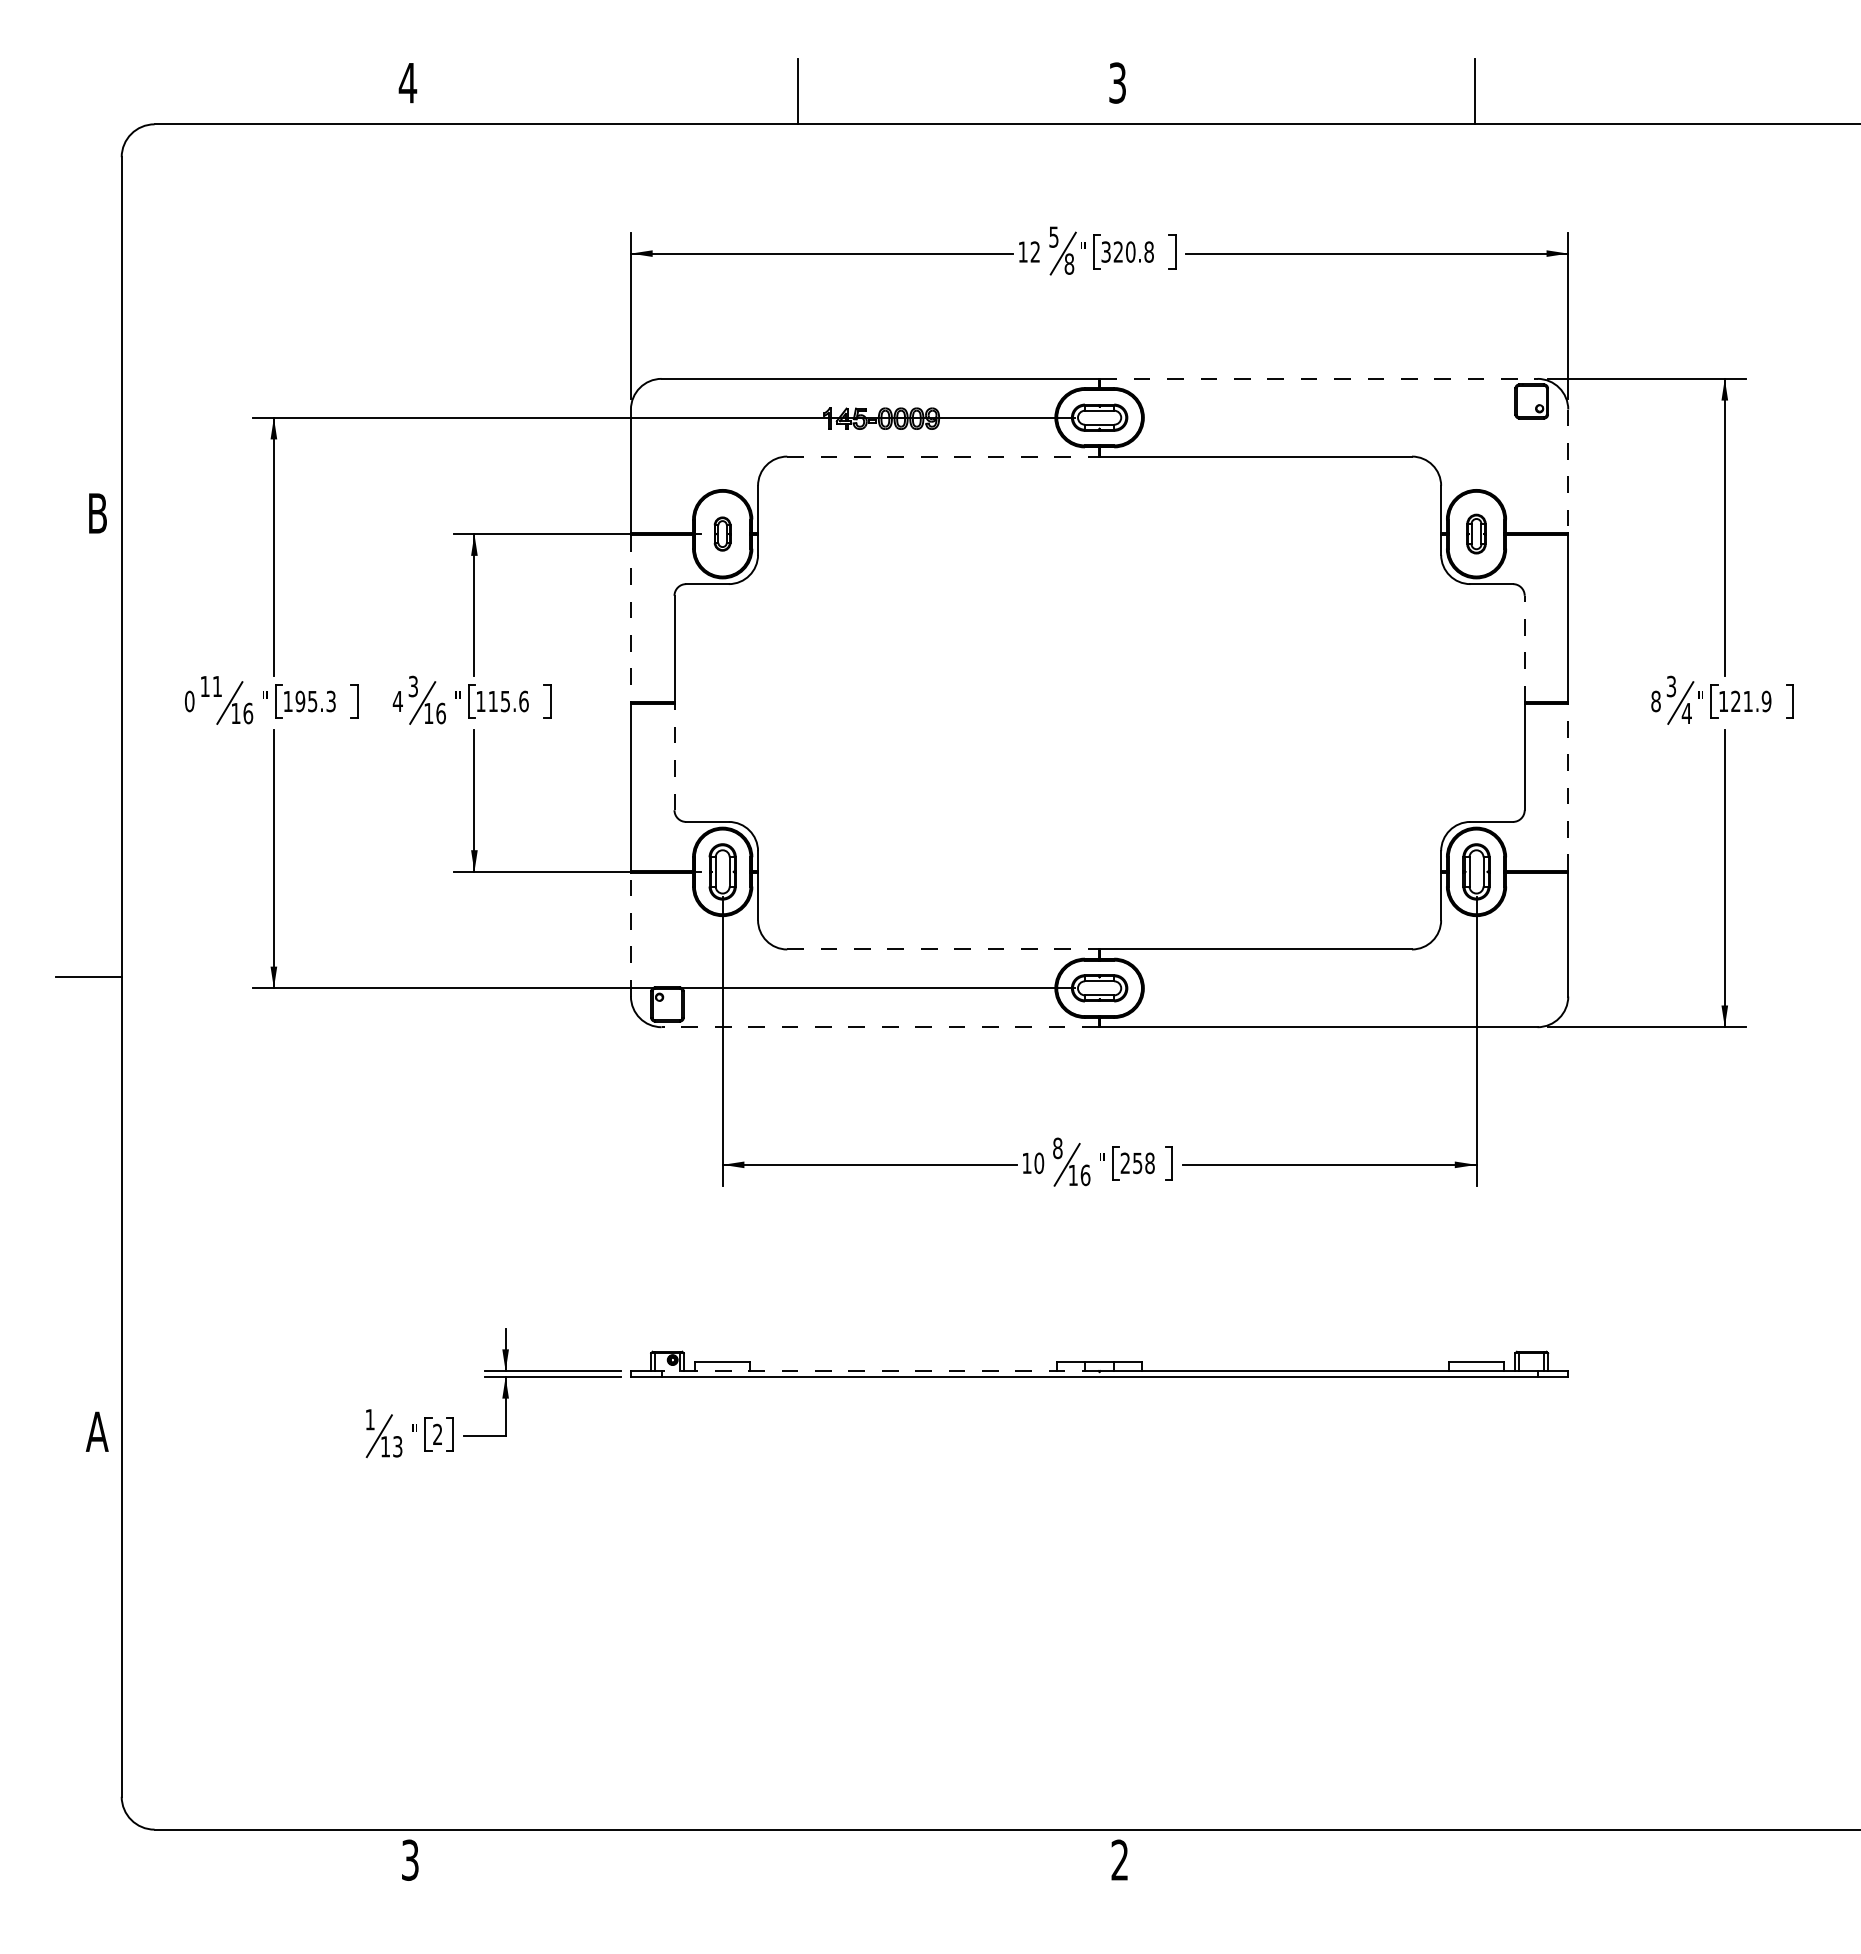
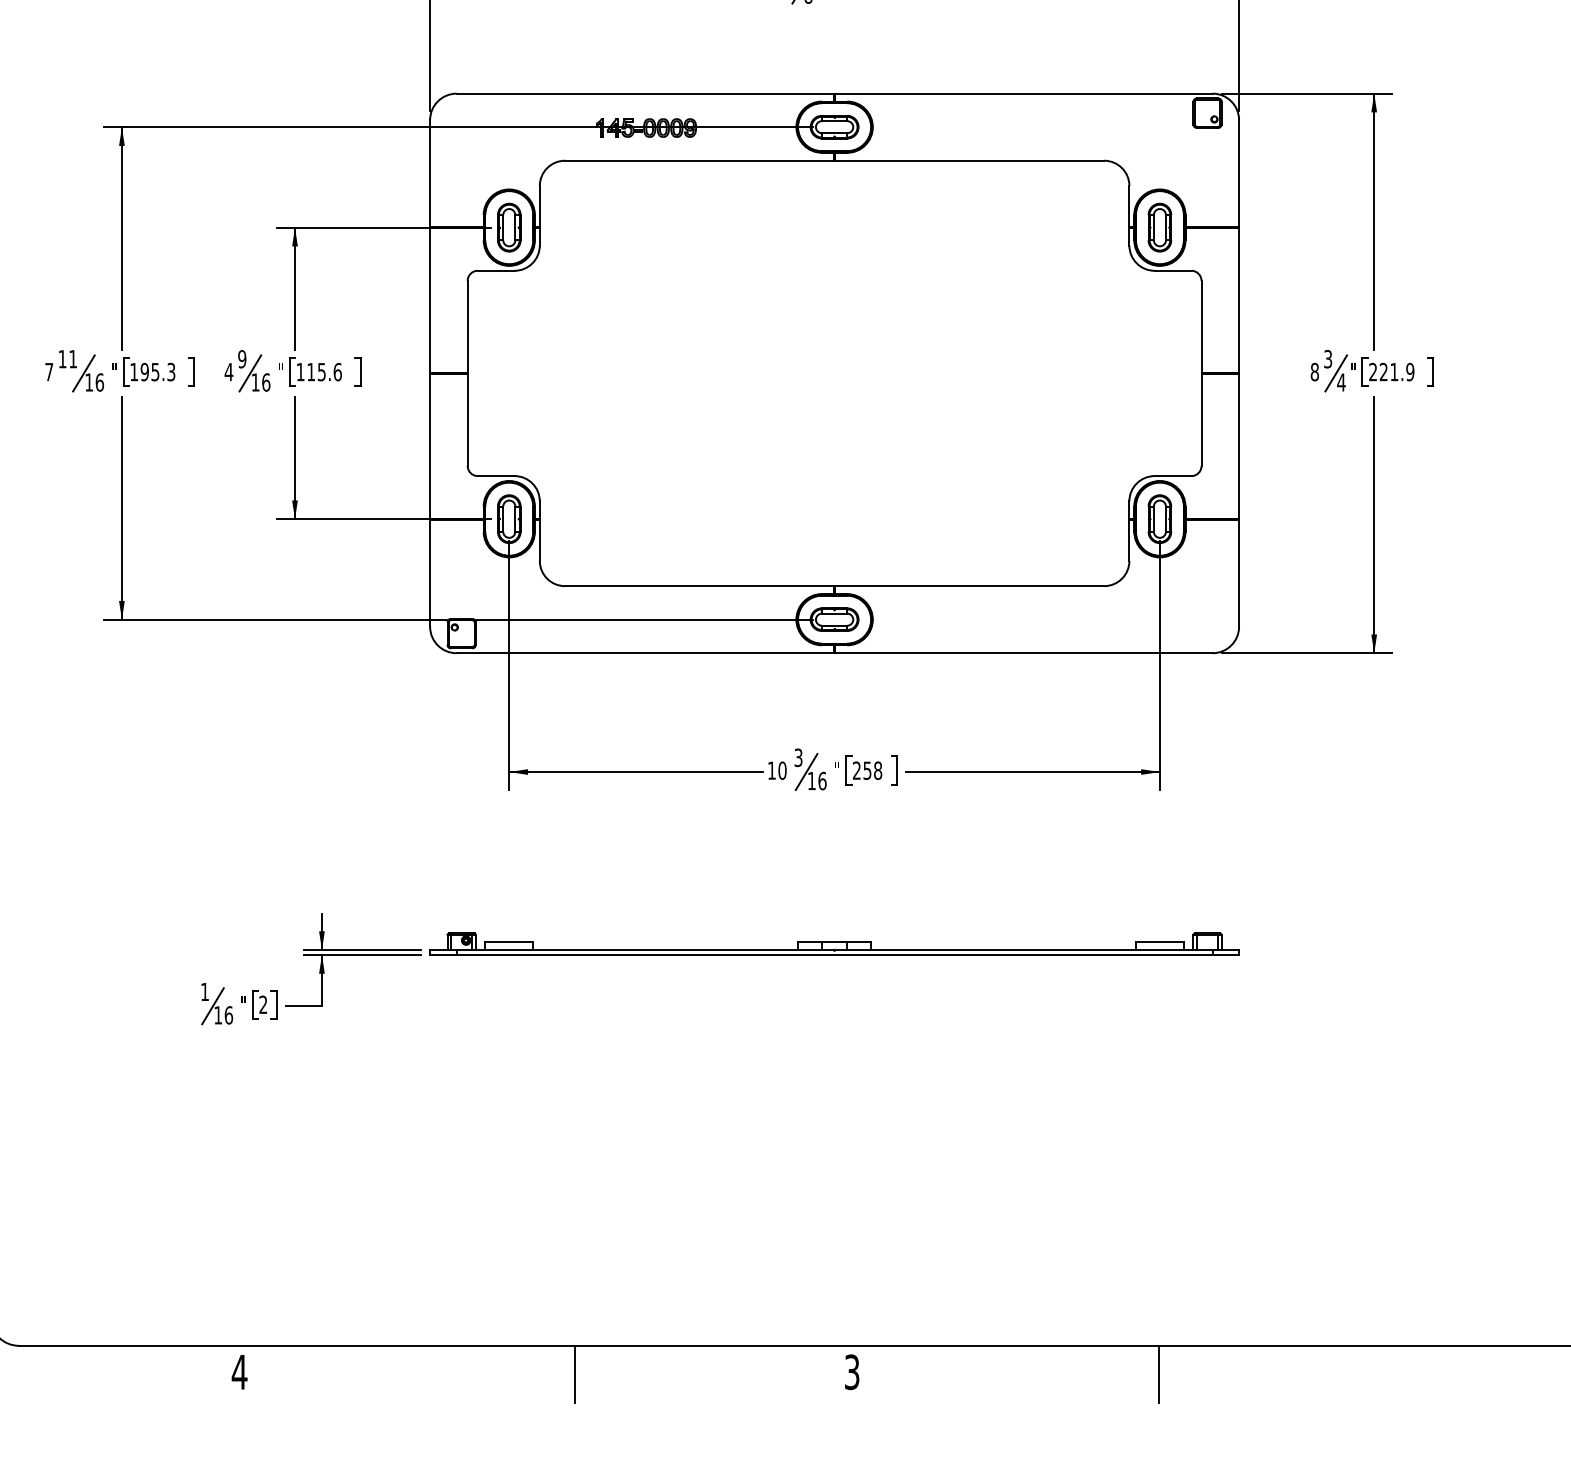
line: (1318, 378) -> (1023, 93), dashed -> solid
line: (943, 456) -> (699, 160), dashed -> solid
line: (1568, 471) -> (1239, 173), dashed -> solid
part: (722, 533) -> (509, 227), size x1.67
part: (1476, 533) -> (1159, 227), size x1.43
line: (630, 618) -> (429, 300), dashed -> solid
line: (1524, 648) -> (1201, 326), dashed -> solid
text: (413, 686) -> (242, 359), 3 -> 9
text: (1723, 700) -> (1373, 371), 121.9 -> 221.9
text: (189, 701) -> (49, 372), 0 -> 7
line: (674, 756) -> (467, 419), dashed -> solid
line: (1568, 787) -> (1239, 446), dashed -> solid
line: (630, 934) -> (429, 573), dashed -> solid
line: (943, 949) -> (699, 586), dashed -> solid
line: (880, 1027) -> (645, 653), dashed -> solid
text: (1057, 1148) -> (798, 757), 8 -> 3
line: (880, 1371) -> (645, 950), dashed -> solid
text: (397, 1446) -> (228, 1015), 13 -> 16
text: (410, 1859) -> (239, 1371), 3 -> 4
text: (1119, 1859) -> (851, 1371), 2 -> 3
line: (798, 1862) -> (574, 1374), added
line: (1475, 1862) -> (1159, 1374), added

